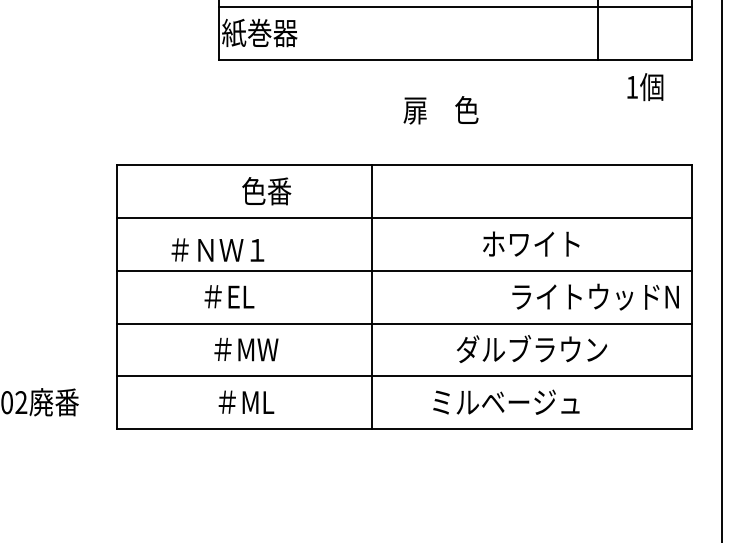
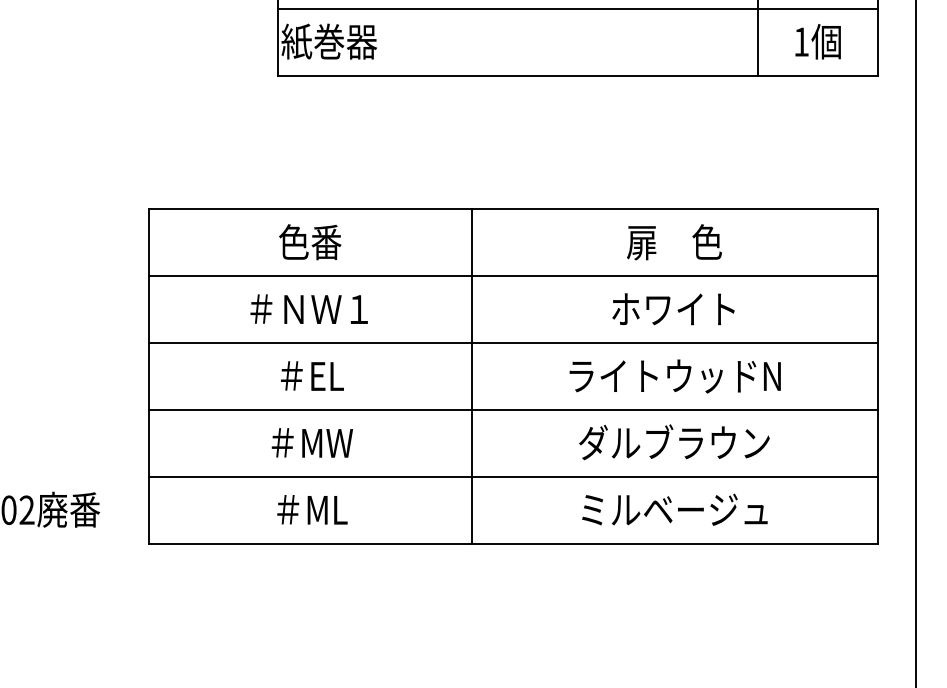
text: (645, 87) -> (818, 42), moved
text: (440, 110) -> (673, 242), moved
text: (266, 191) -> (309, 242), moved
text: (217, 249) -> (308, 308), moved
text: (229, 296) -> (312, 375), moved
text: (595, 296) -> (675, 375), moved
text: (506, 401) -> (675, 508), moved

